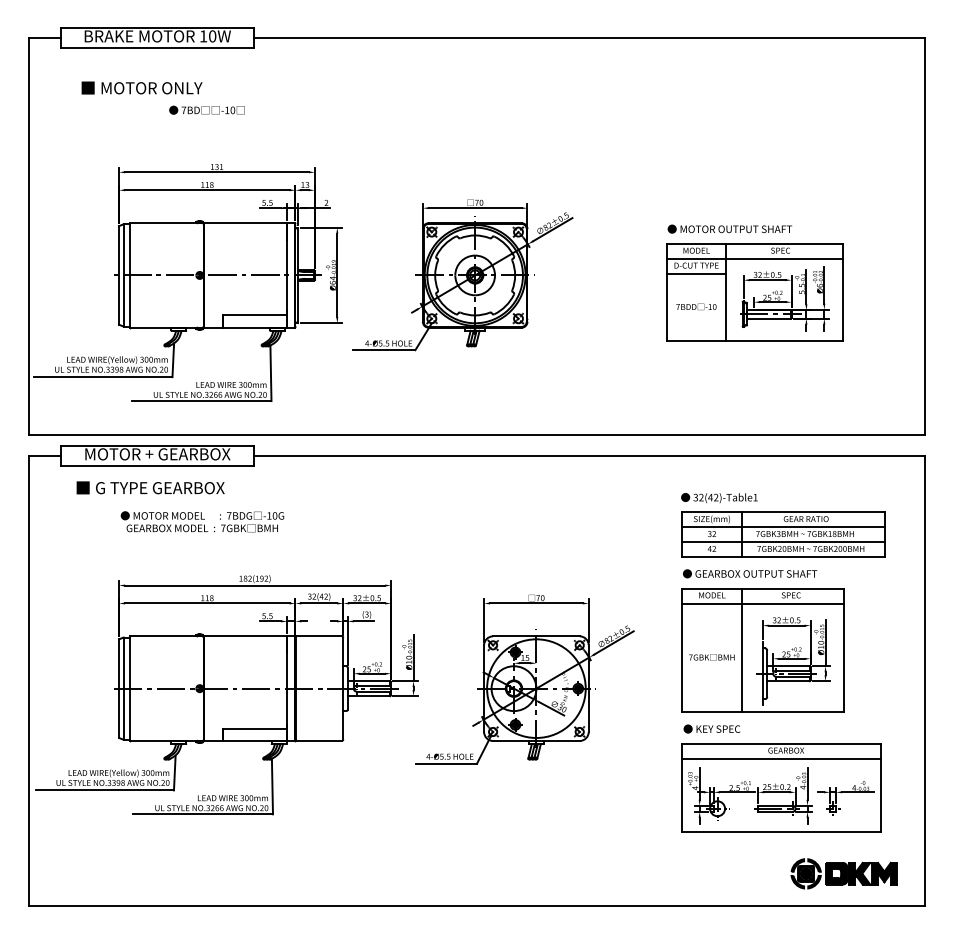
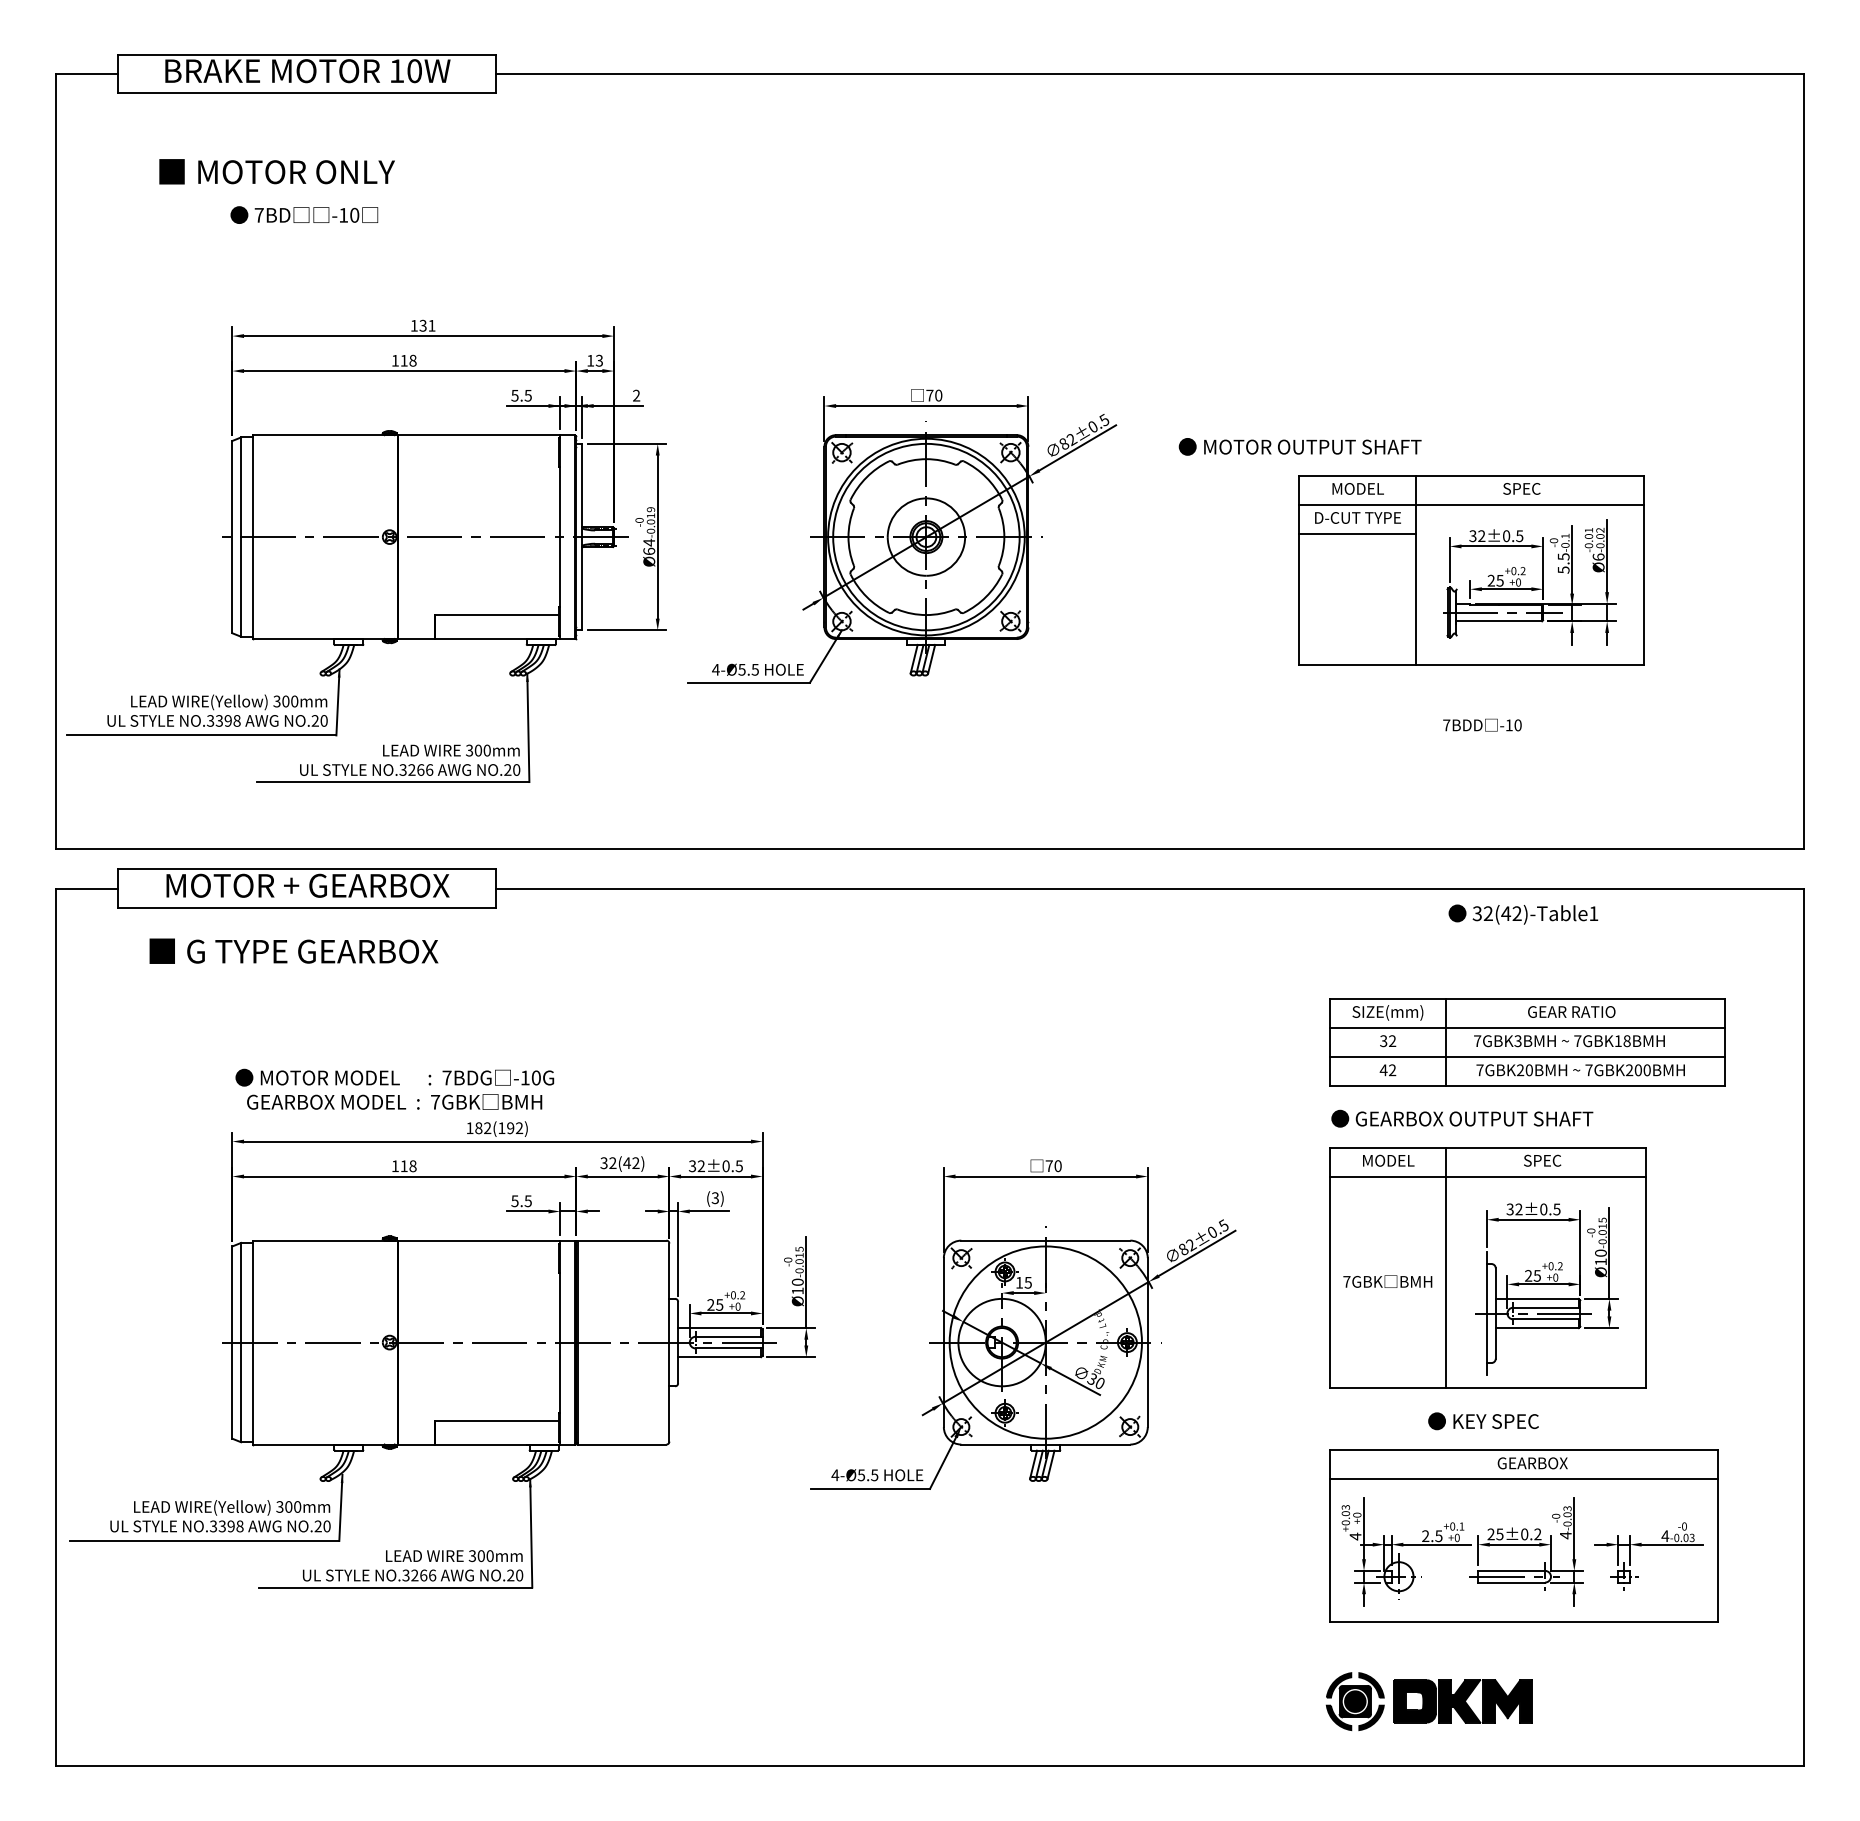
text: (206, 109) -> (303, 213), moved
text: (729, 228) -> (1299, 445), moved
text: (696, 306) -> (1482, 724), moved
text: (719, 498) -> (1523, 915), moved
text: (202, 521) -> (394, 1088), moved
text: (711, 728) -> (1482, 1420), moved
part: (843, 873) -> (1428, 1700), moved

